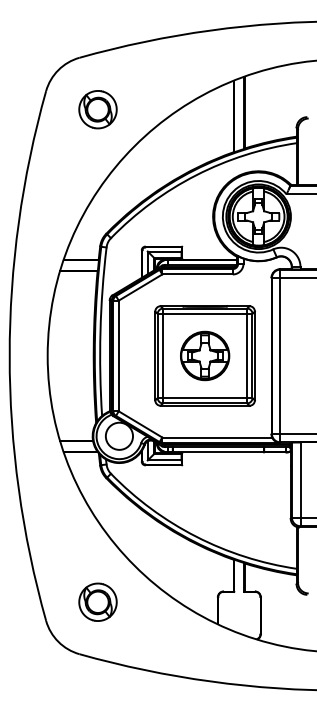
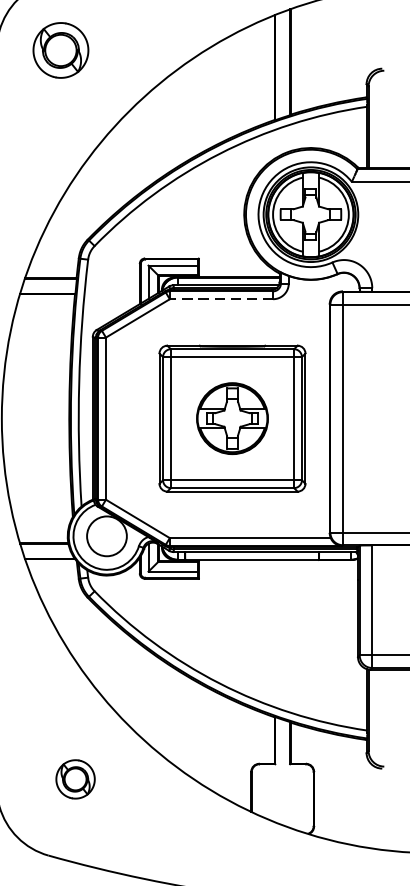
part: (97, 109) -> (60, 50), moved
line: (197, 274) -> (221, 299), solid -> dashed
part: (97, 601) -> (74, 778), size x0.7

